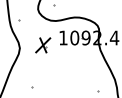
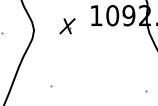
part: (43, 45) -> (67, 26), size x0.7

